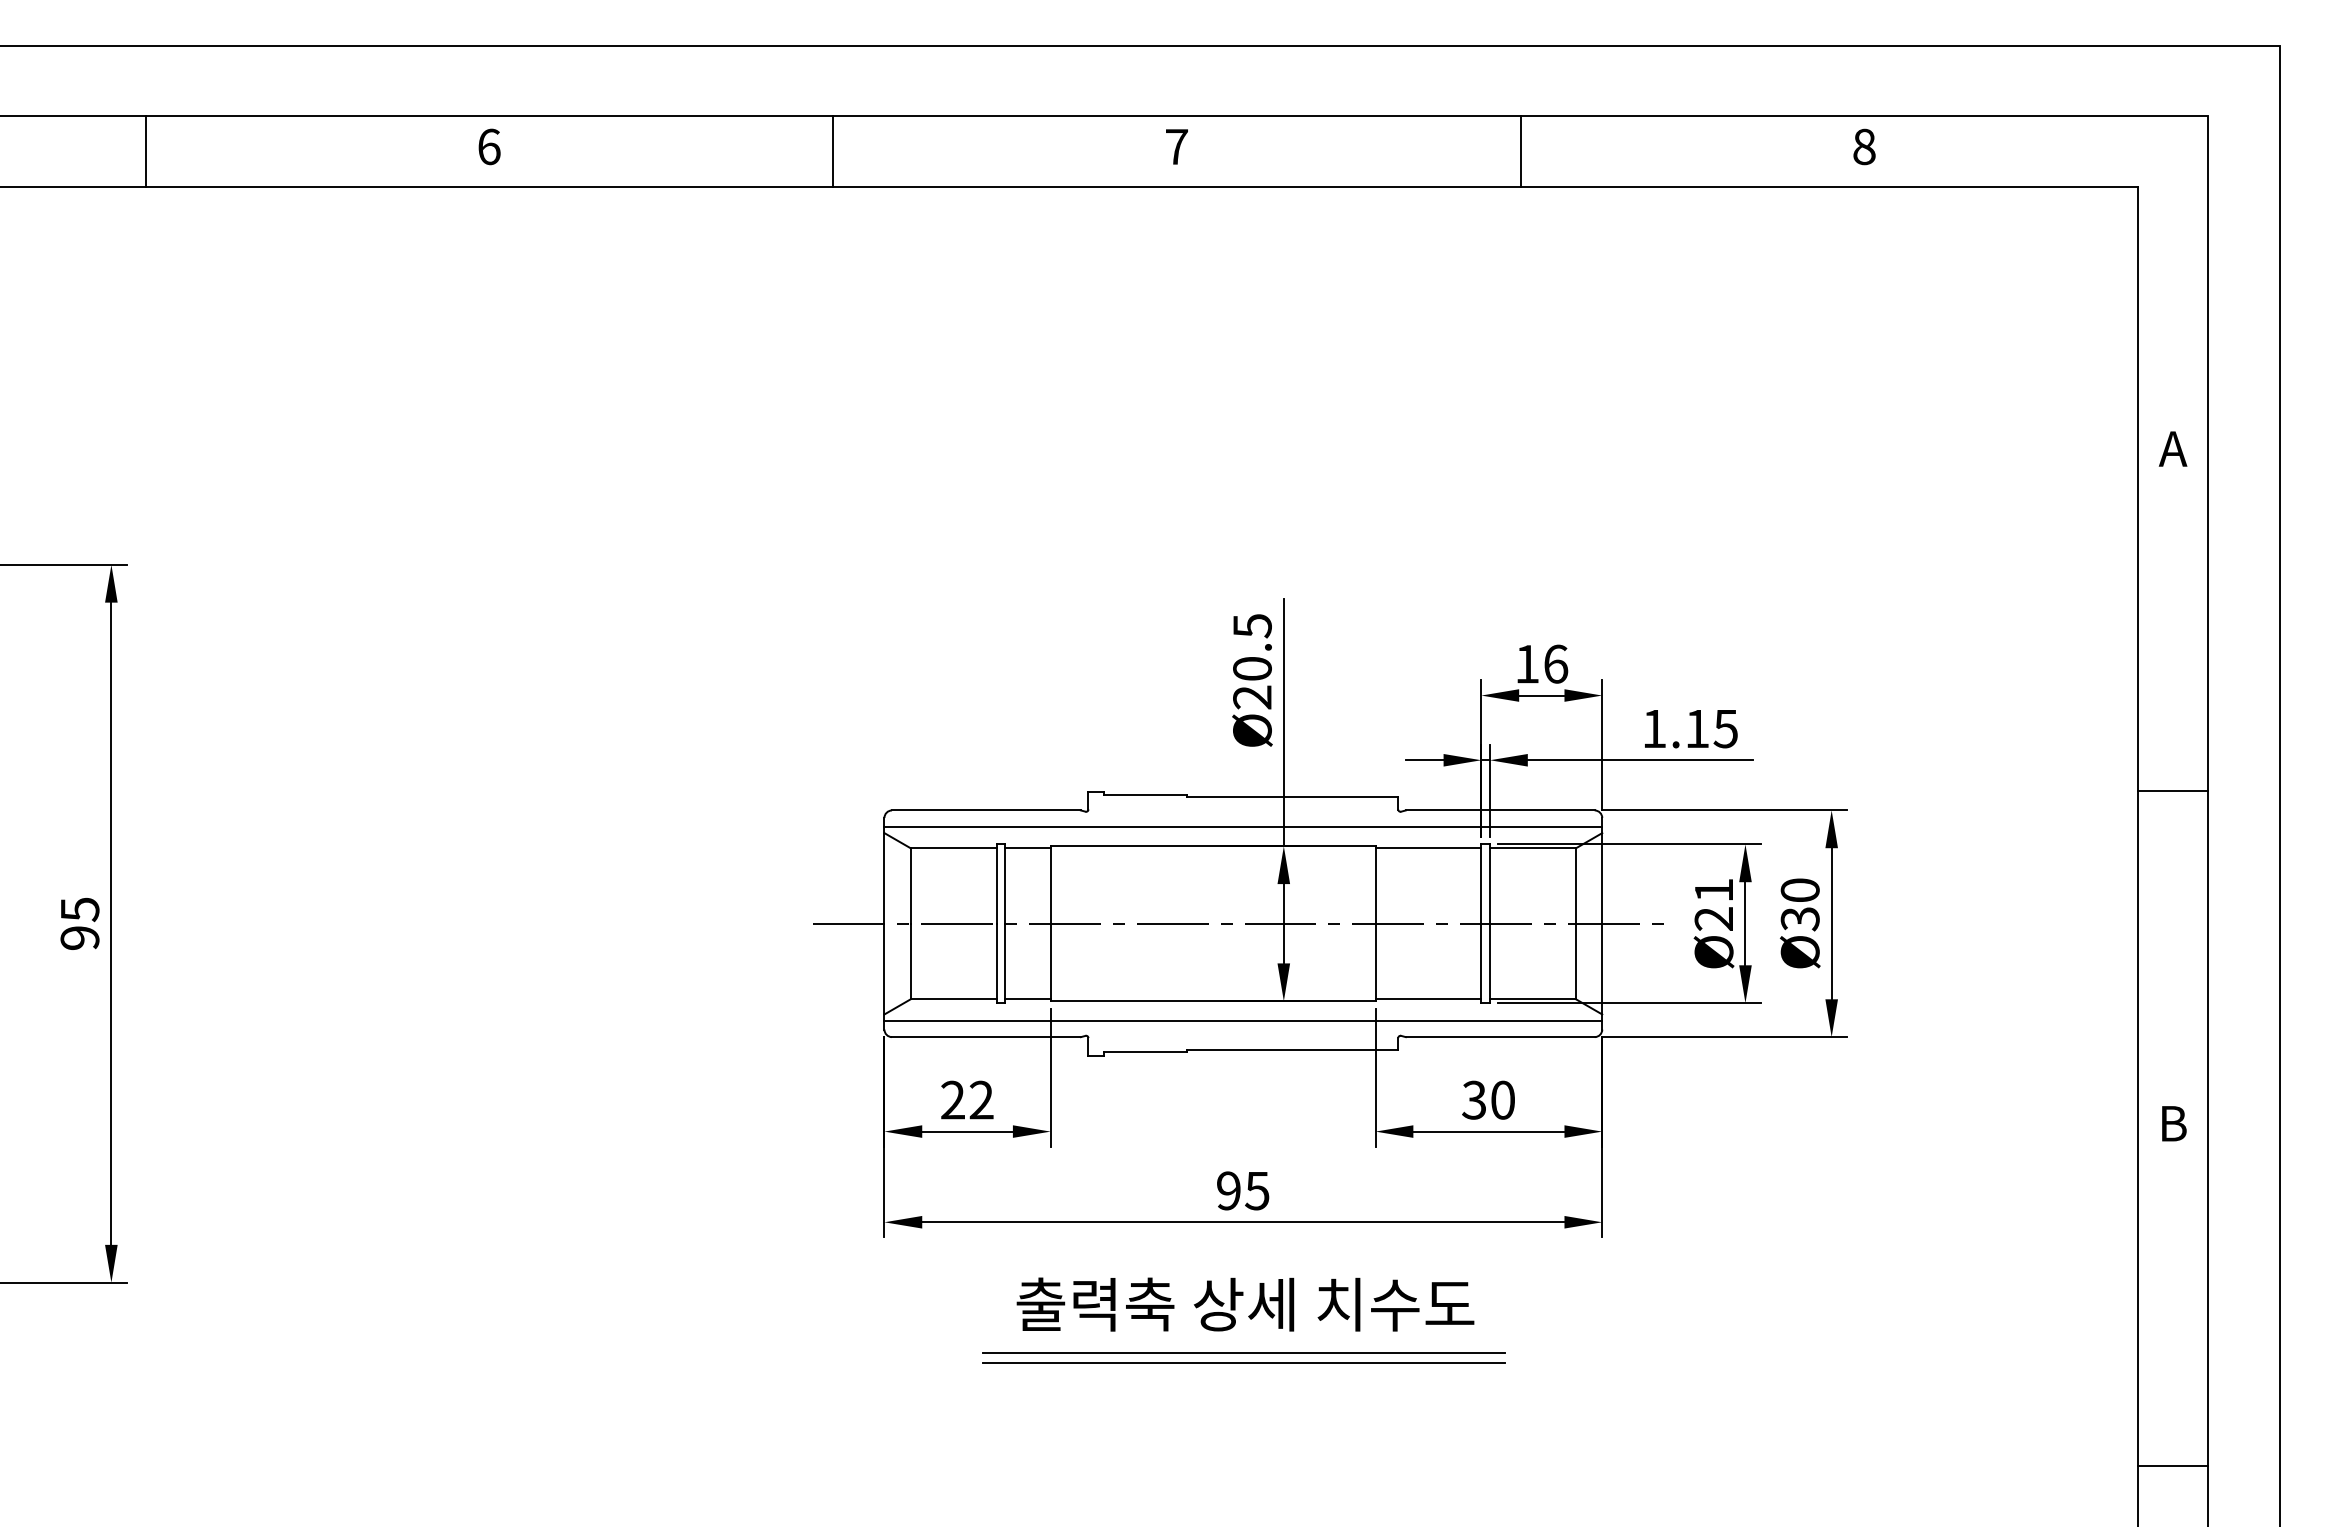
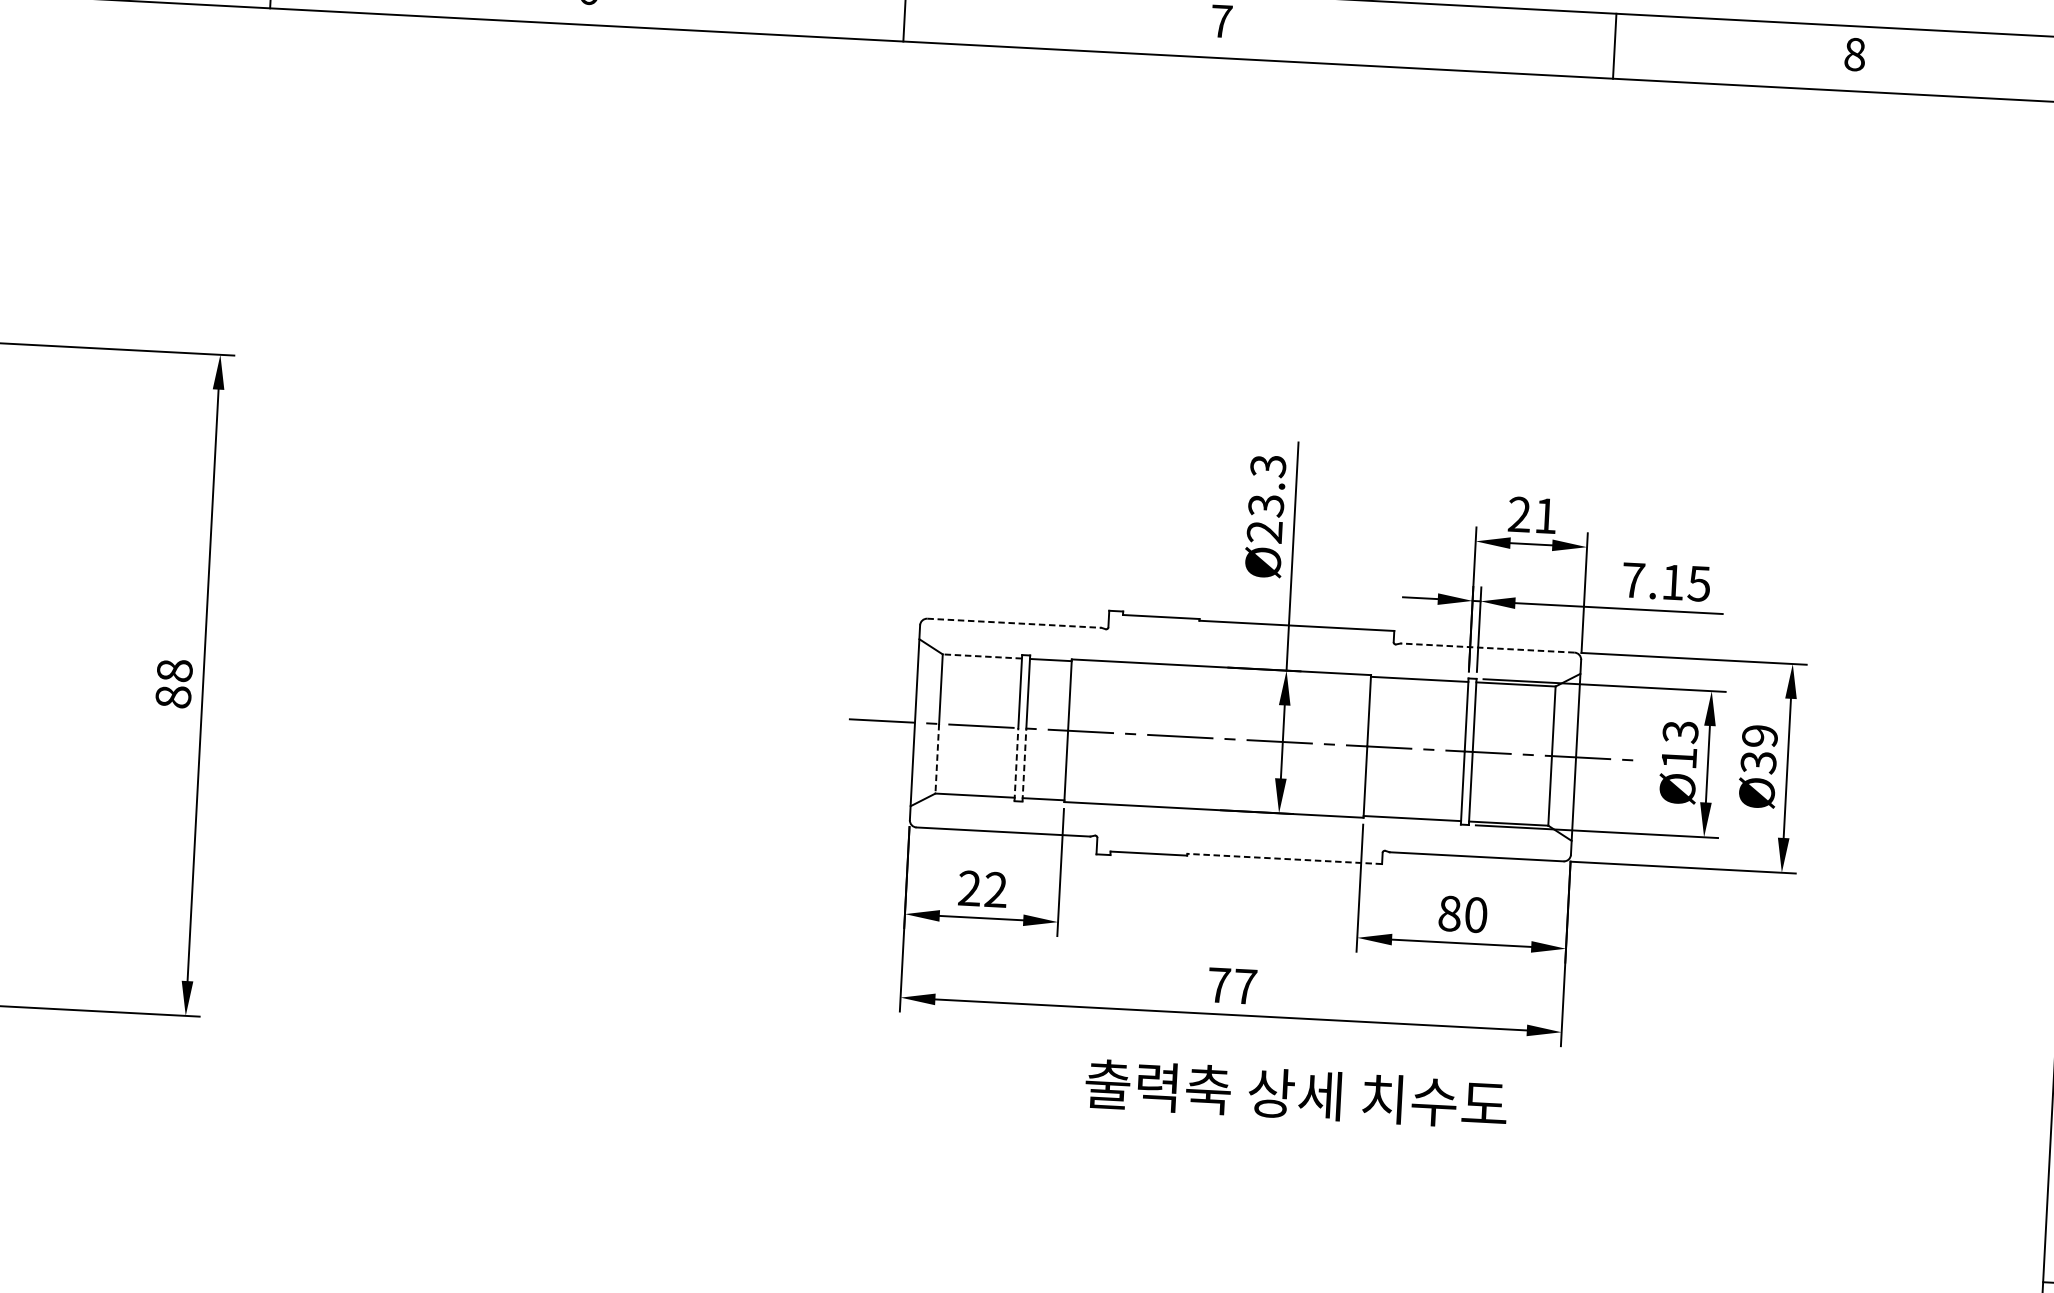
line: (1520, 151) -> (1614, 46), moved
text: (1252, 647) -> (1267, 486), Ø20.5 -> Ø23.3
text: (1541, 663) -> (1532, 514), 16 -> 21
text: (1654, 728) -> (1633, 580), 1.15 -> 7.15
line: (986, 810) -> (1014, 623), solid -> dashed
line: (1499, 810) -> (1486, 648), solid -> dashed
line: (1243, 827) -> (1250, 651), removed
line: (953, 848) -> (982, 656), solid -> dashed
text: (1799, 890) -> (1759, 736), Ø30 -> Ø39
text: (1713, 904) -> (1679, 744), Ø21 -> Ø13
text: (79, 923) -> (173, 683), 95 -> 88
line: (910, 961) -> (937, 758), solid -> dashed
line: (996, 963) -> (1016, 764), solid -> dashed
line: (1005, 963) -> (1024, 765), solid -> dashed
line: (1243, 1020) -> (1240, 829), removed
line: (1292, 1050) -> (1284, 859), solid -> dashed
text: (1474, 1099) -> (1449, 913), 30 -> 80
text: (1243, 1190) -> (1232, 985), 95 -> 77
text: (1245, 1304) -> (1296, 1094), moved
line: (1243, 1353) -> (1224, 1135), removed
line: (1243, 1362) -> (1224, 1144), removed

